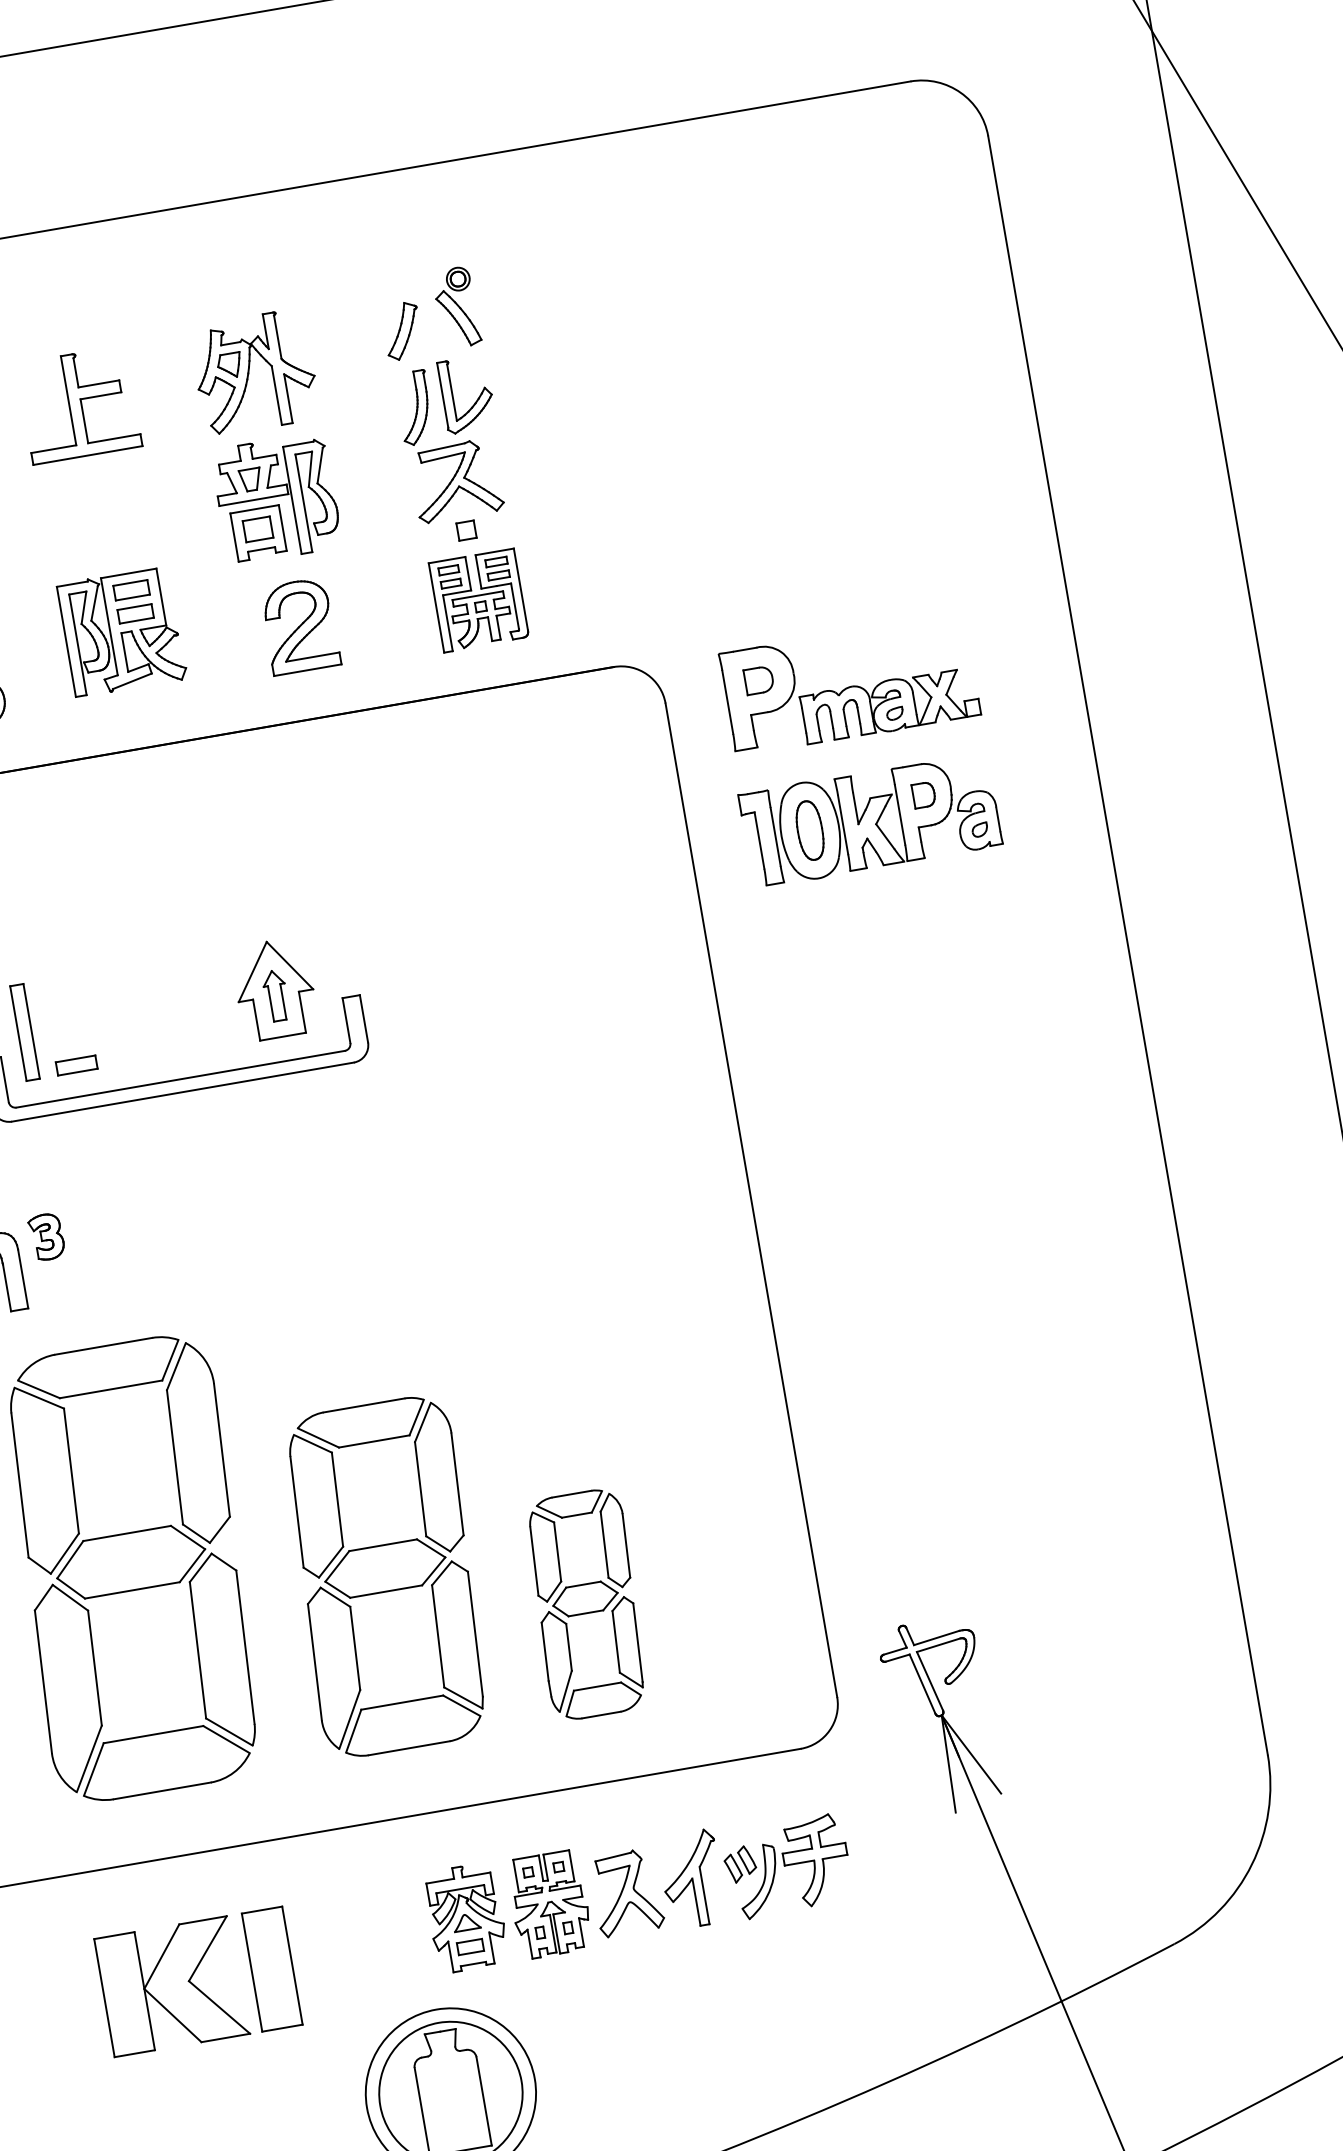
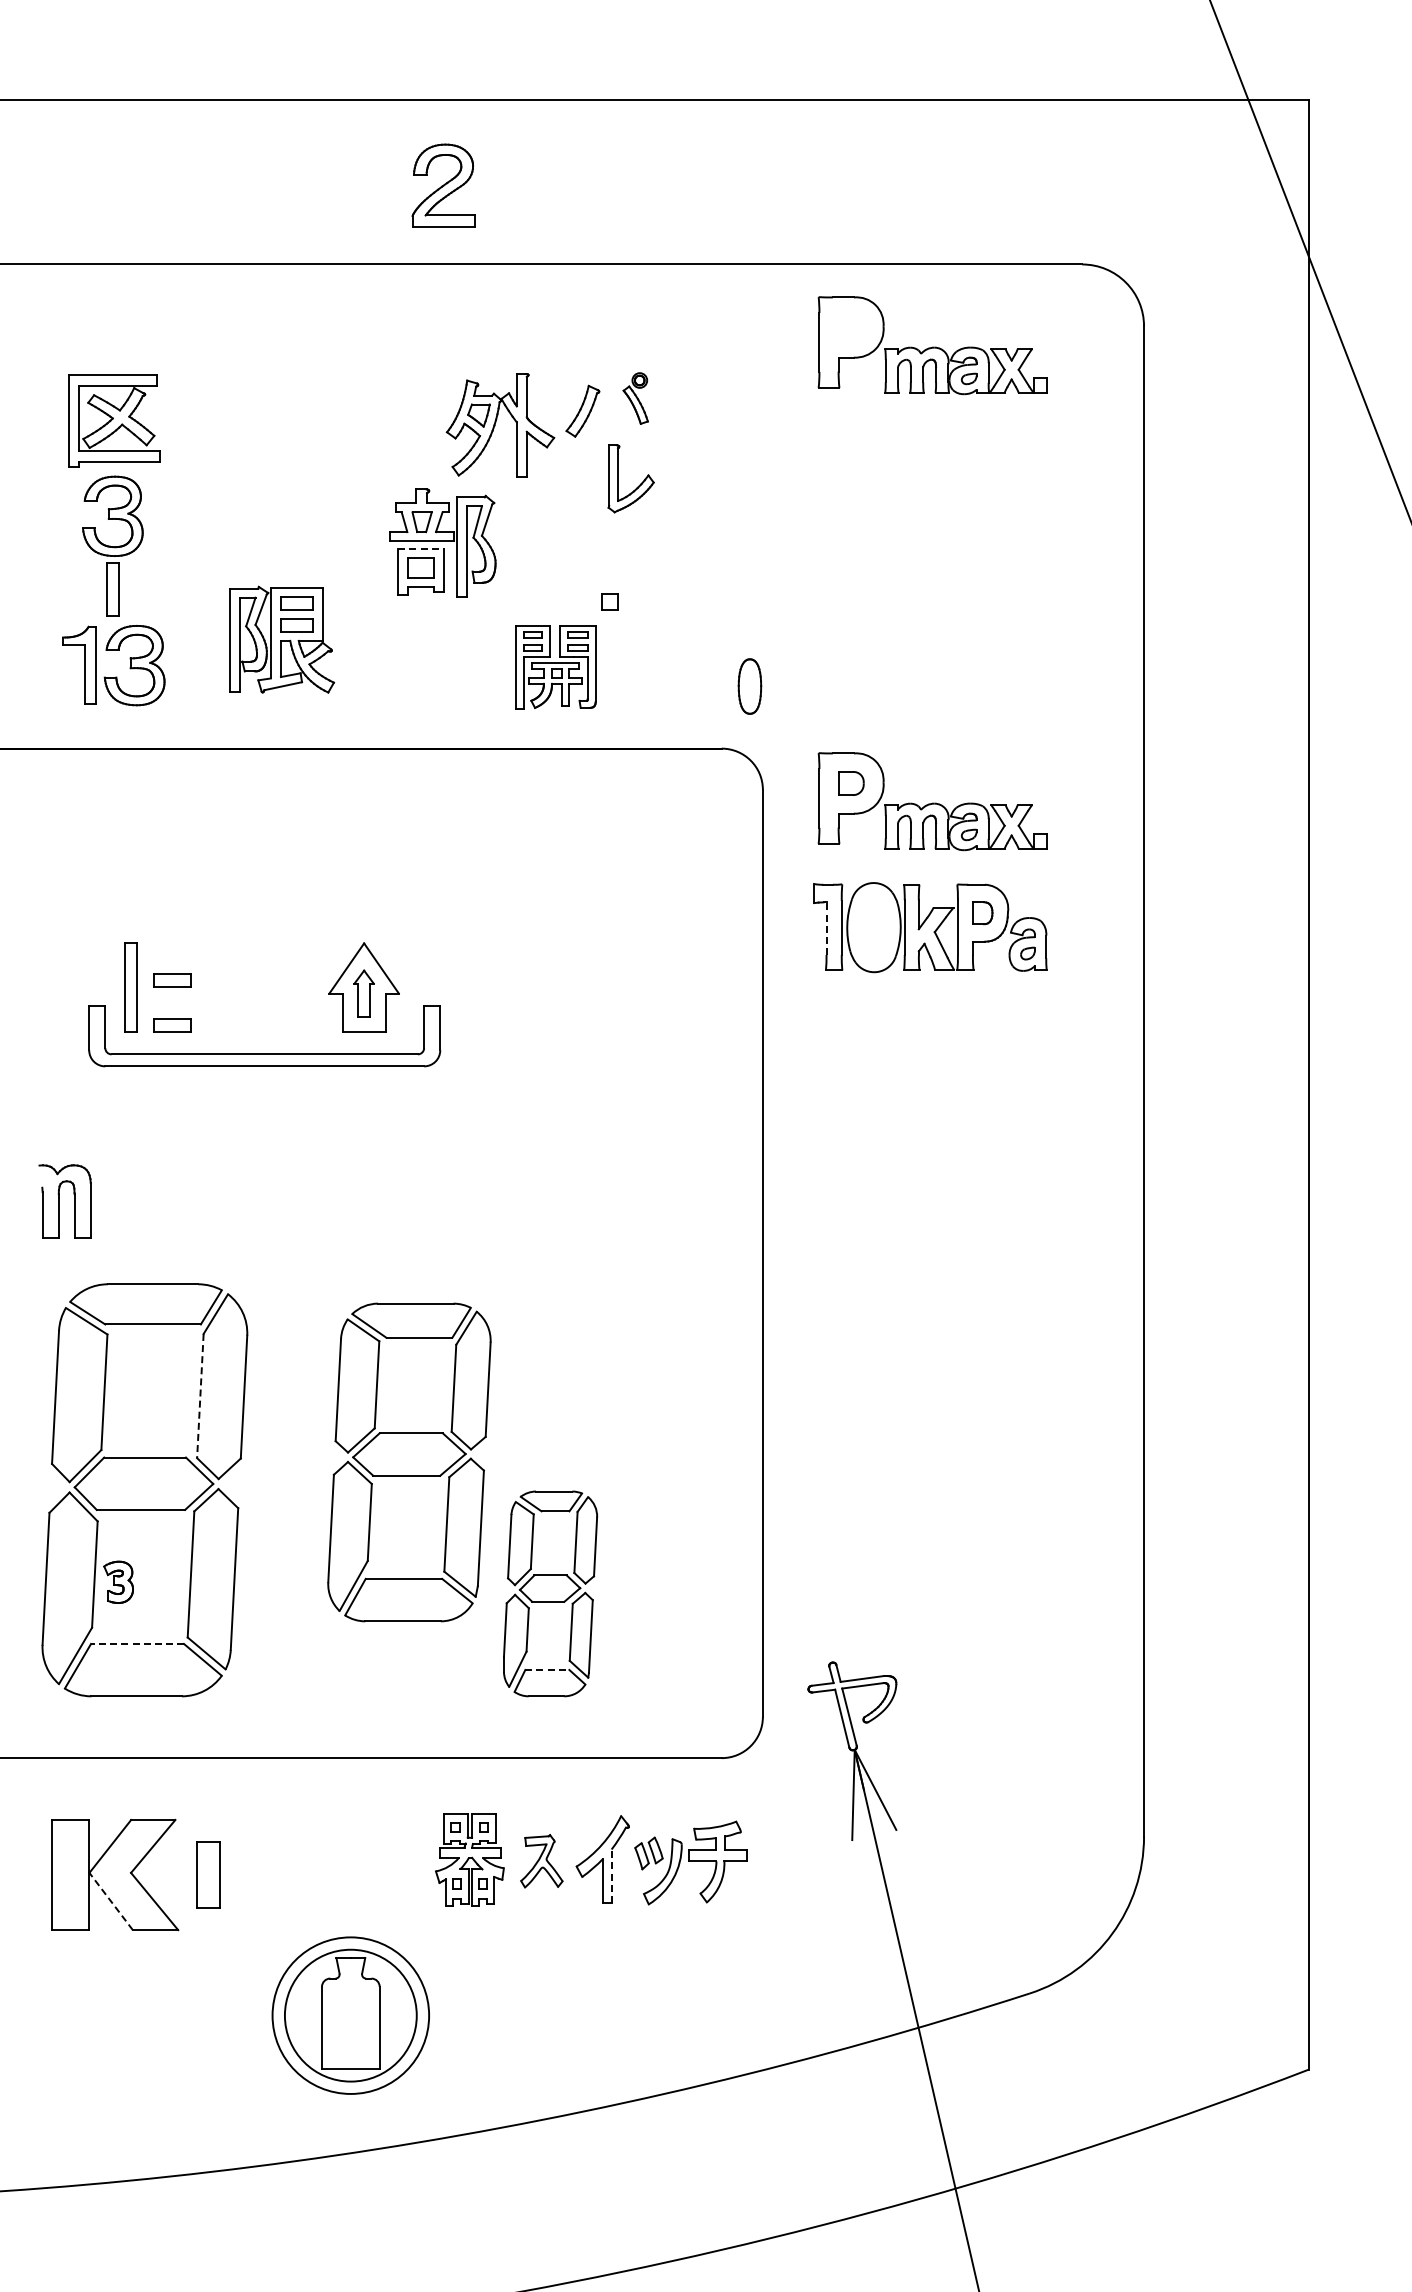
part: (765, 196) -> (932, 345), added
part: (456, 307) -> (635, 398), size x0.7
part: (254, 372) -> (500, 425), moved
part: (78, 405) -> (277, 427), removed
part: (449, 442) -> (607, 519), removed
line: (254, 509) -> (420, 549), solid -> dashed
part: (478, 600) -> (555, 667), moved
part: (299, 626) -> (443, 185), moved
part: (809, 830) -> (749, 686), moved
line: (759, 840) -> (826, 928), solid -> dashed
part: (68, 1017) -> (172, 980), added
part: (46, 1236) -> (118, 1581), moved
line: (175, 1457) -> (200, 1396), solid -> dashed
part: (386, 1576) -> (409, 1462), moved
line: (597, 1686) -> (547, 1669), solid -> dashed
line: (153, 1734) -> (137, 1643), solid -> dashed
part: (626, 1891) -> (541, 1860), size x0.7
line: (704, 1896) -> (611, 1876), solid -> dashed
part: (466, 1917) -> (392, 1858), removed
part: (272, 1968) -> (208, 1874), size x0.6
line: (173, 2015) -> (111, 1901), solid -> dashed

